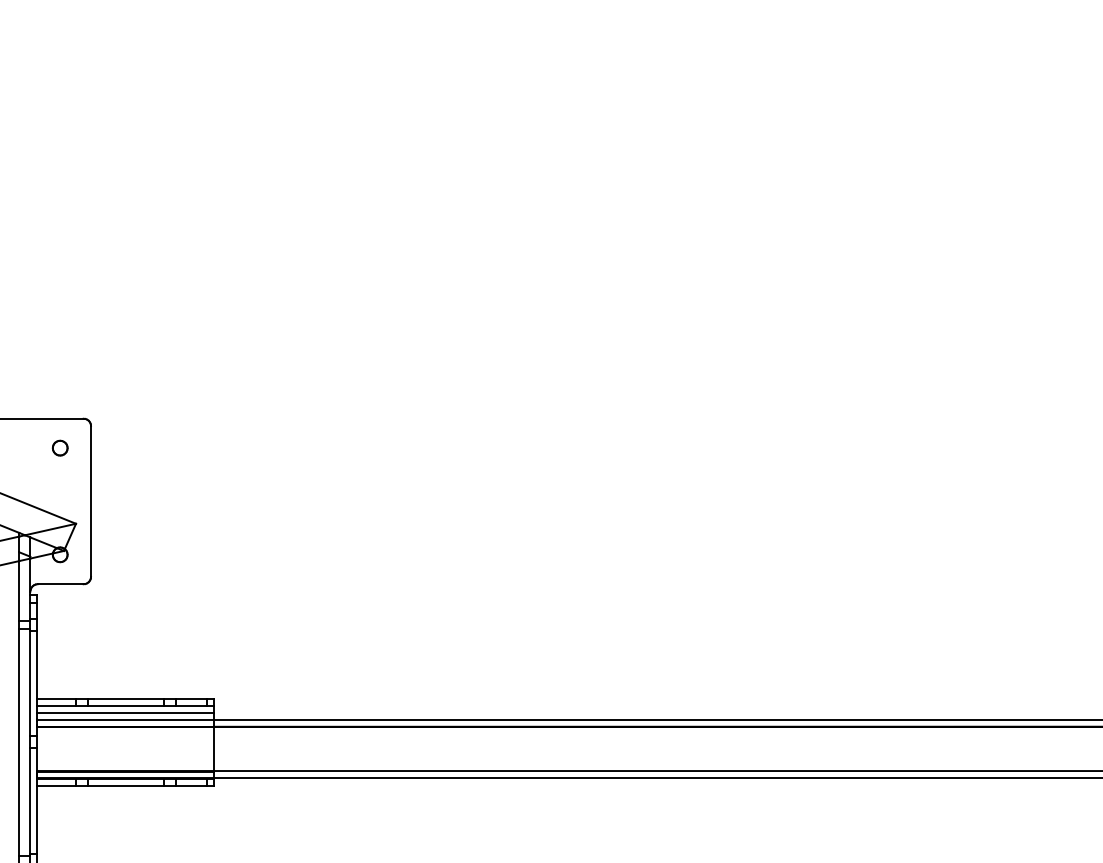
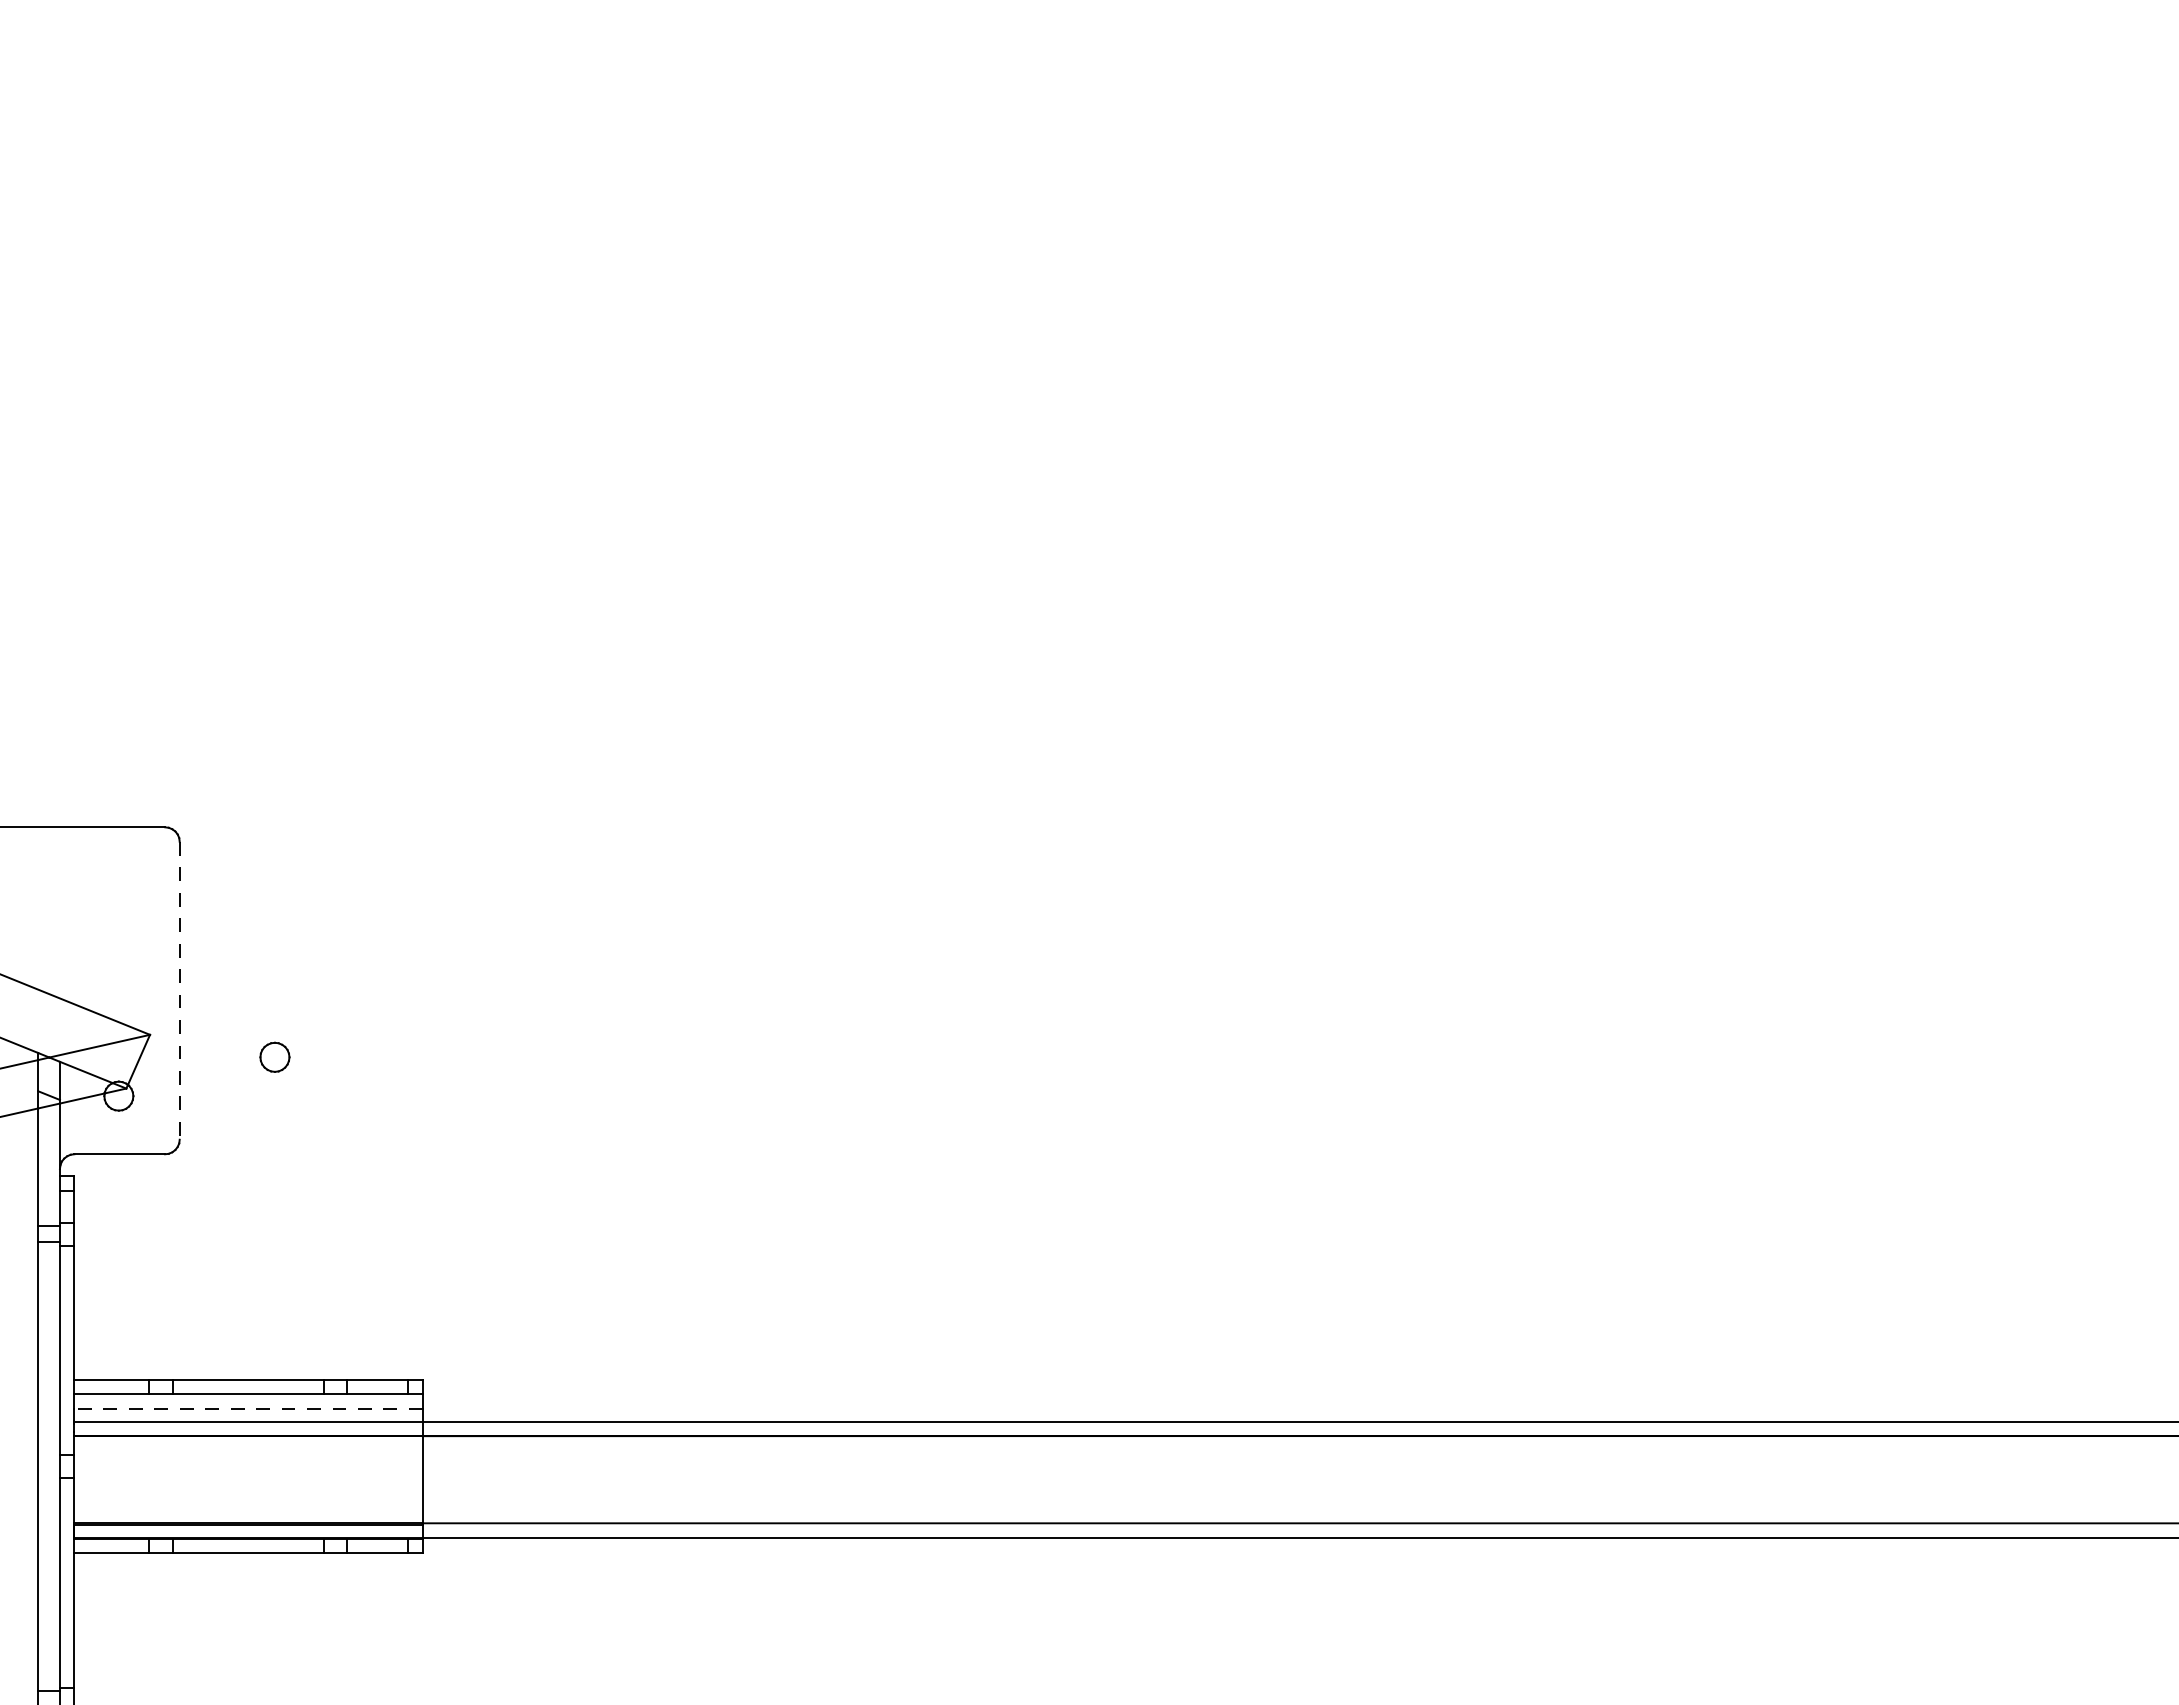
part: (59, 447) -> (273, 1056), moved
line: (91, 501) -> (180, 990), solid -> dashed
line: (125, 712) -> (247, 1407), solid -> dashed

